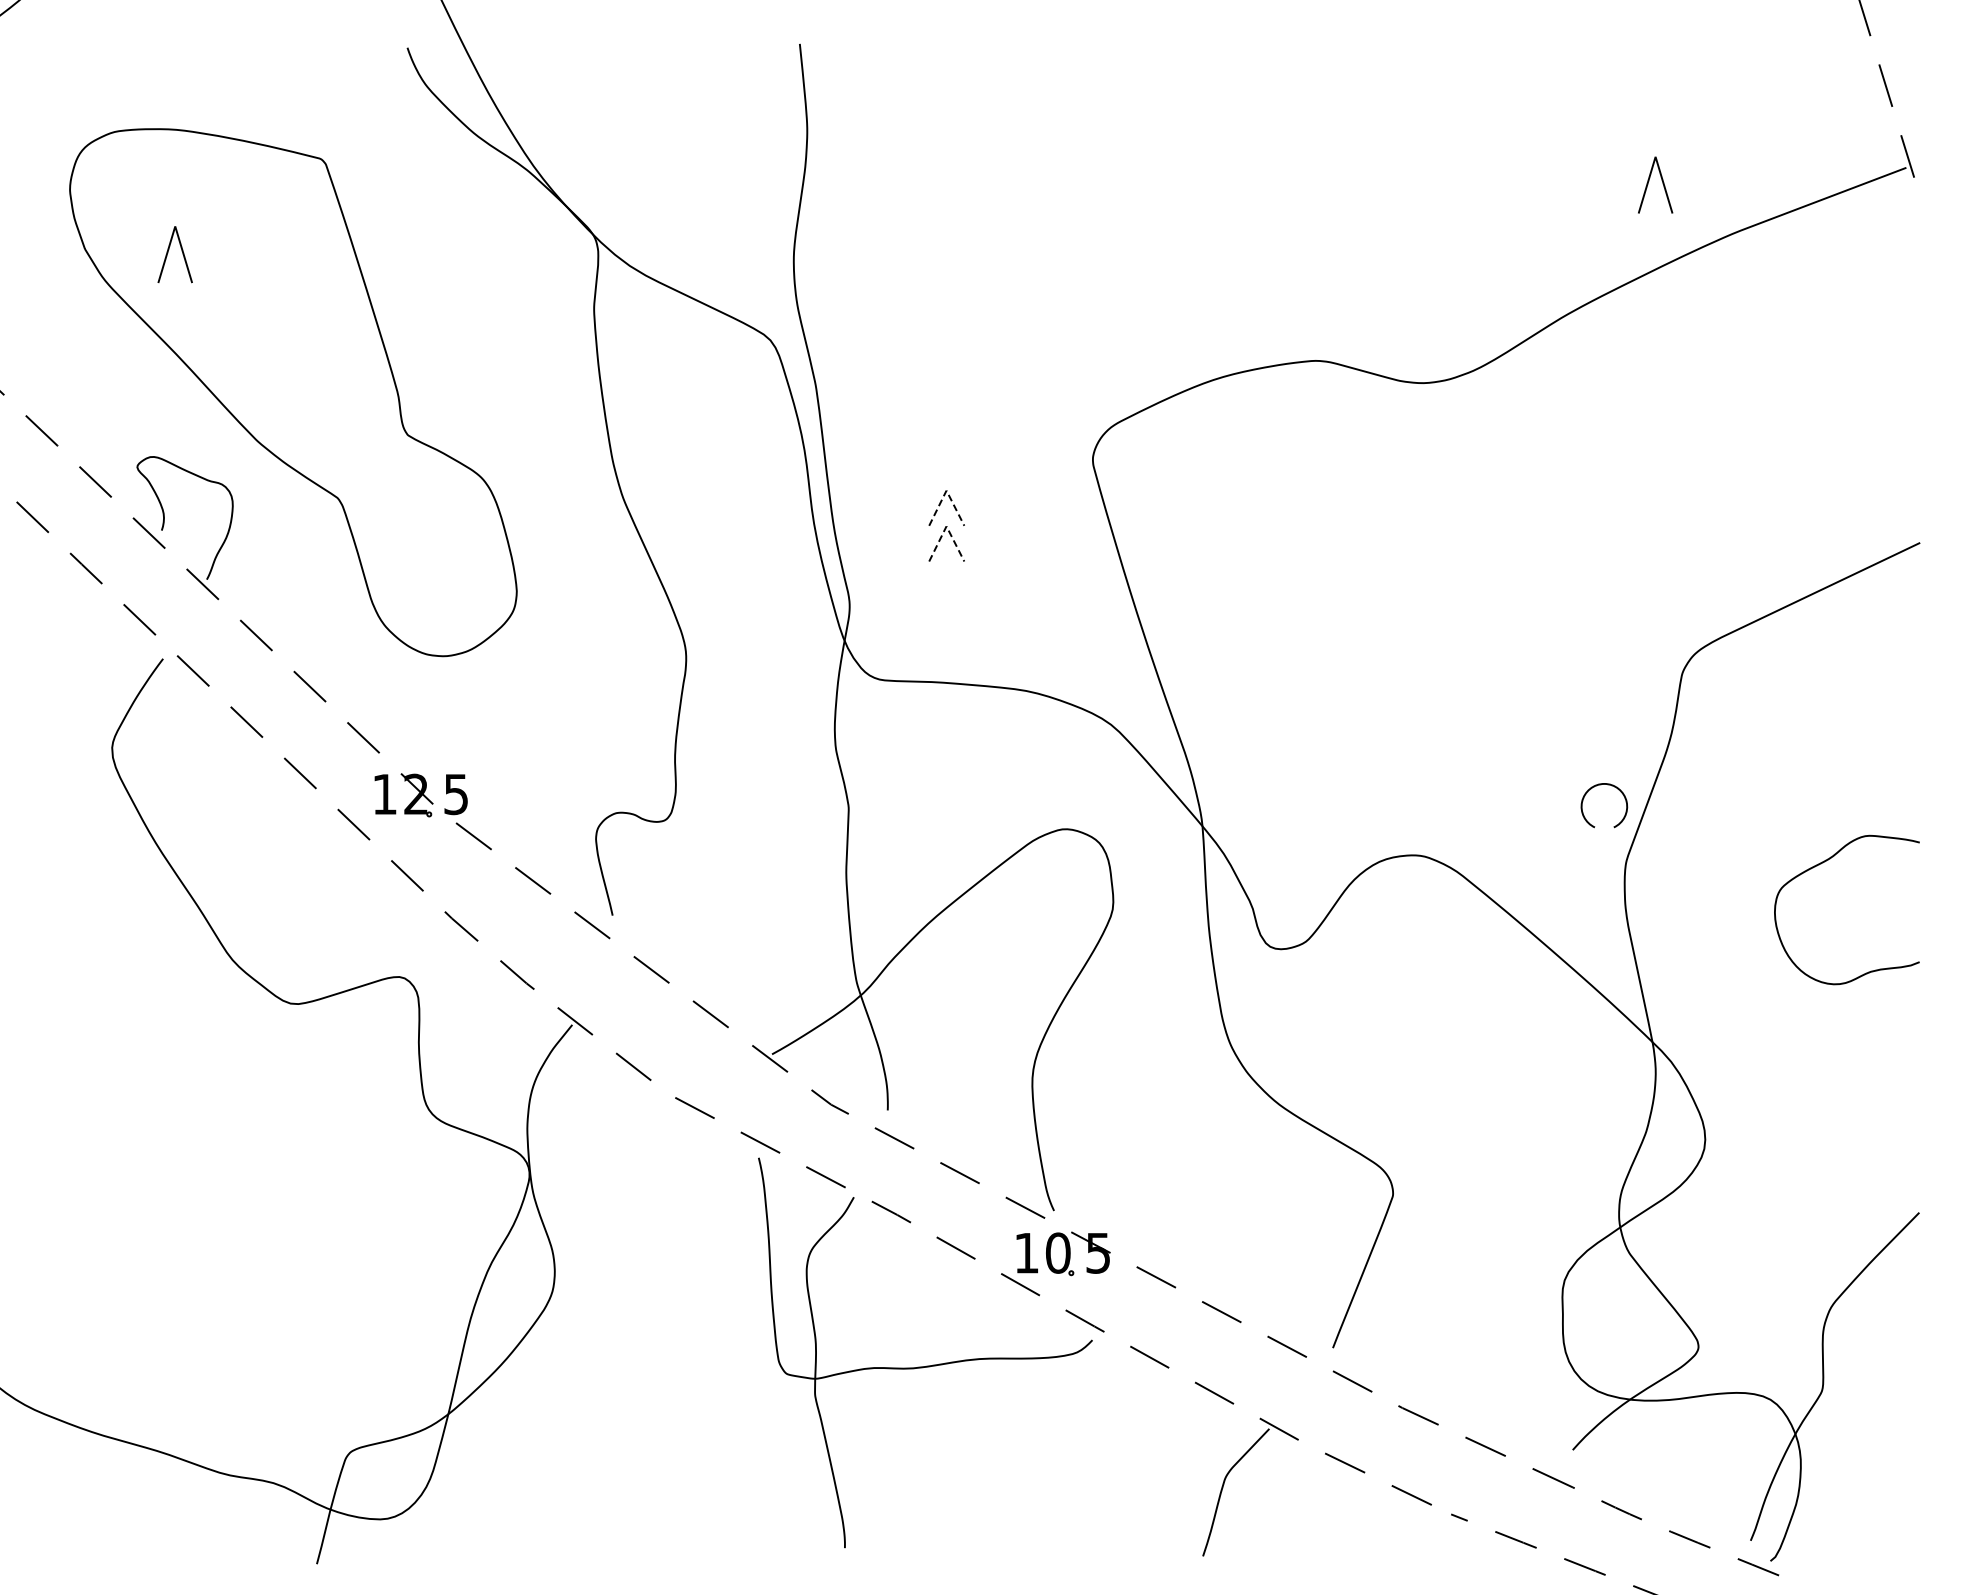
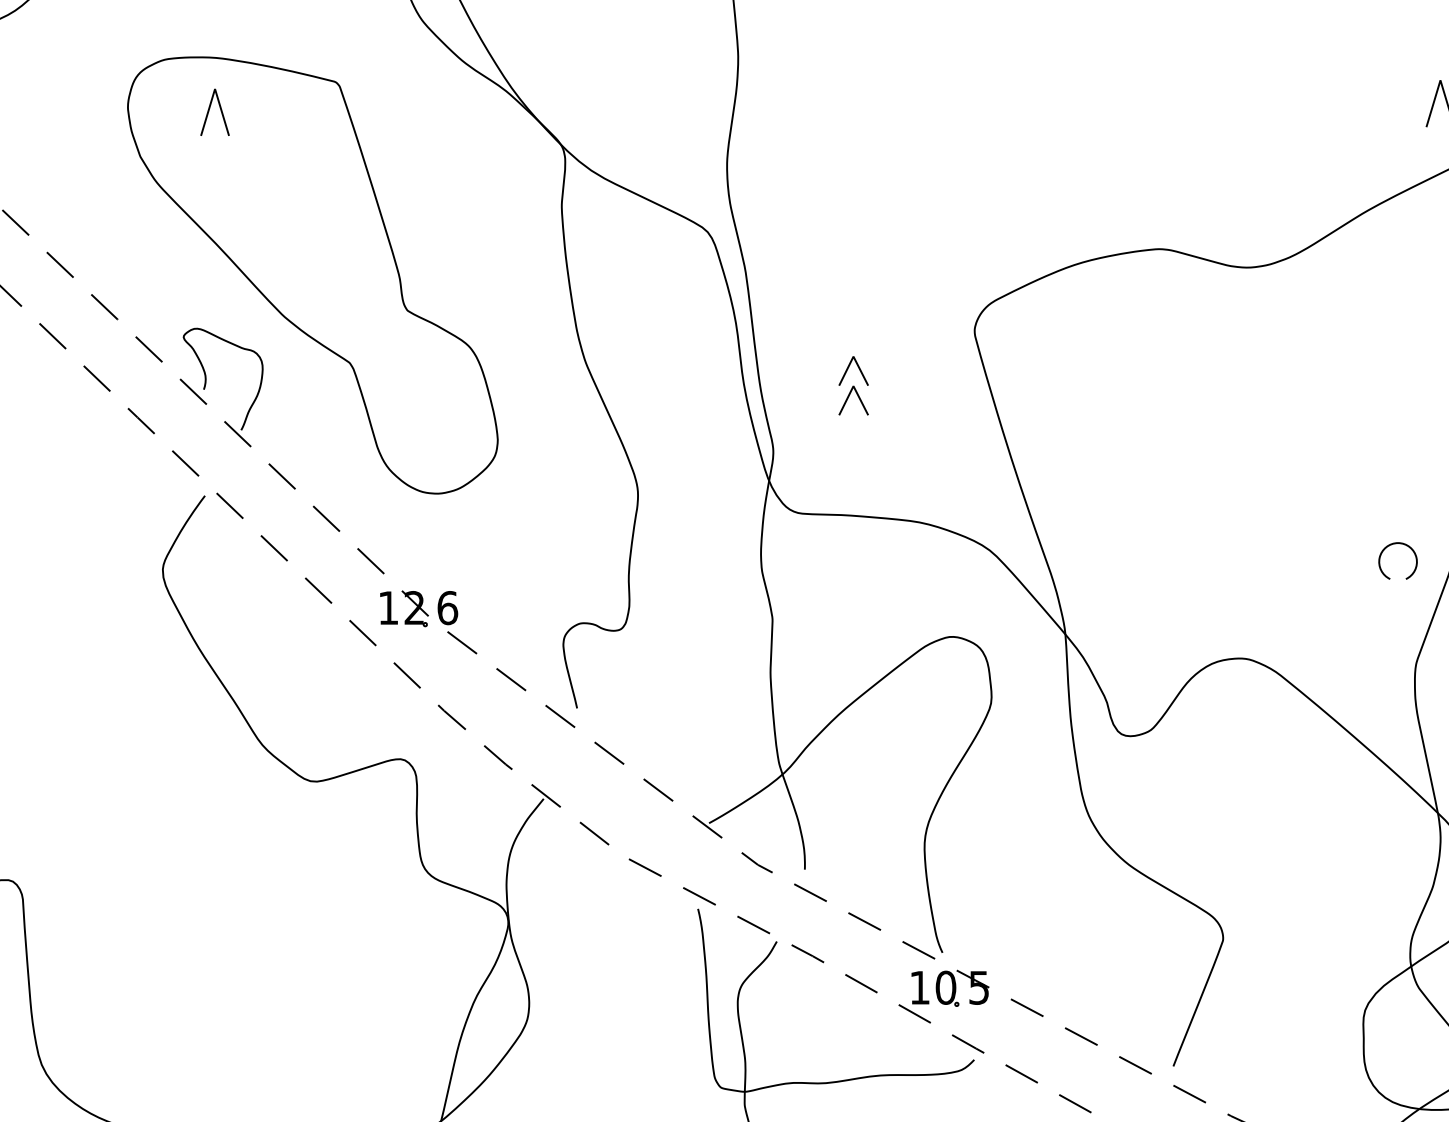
line: (168, 253) -> (209, 111), moved
line: (946, 490) -> (853, 356), dashed -> solid
line: (946, 526) -> (853, 386), dashed -> solid
arc: (1601, 785) -> (1395, 544), moved
text: (456, 794) -> (447, 608), 5 -> 6

